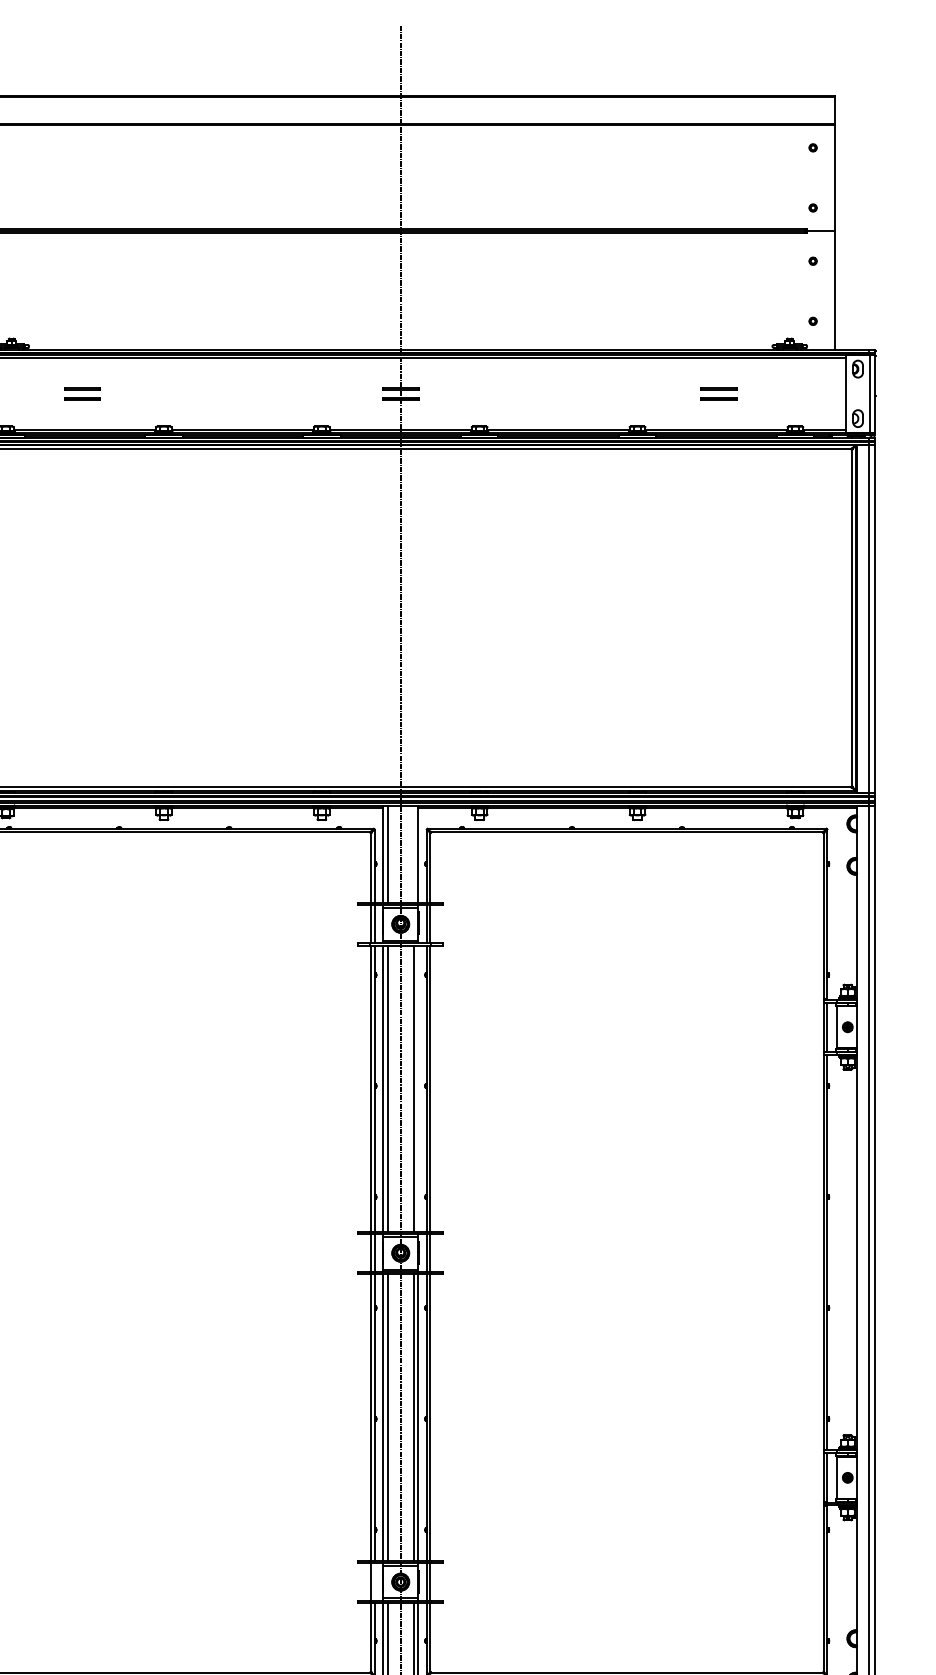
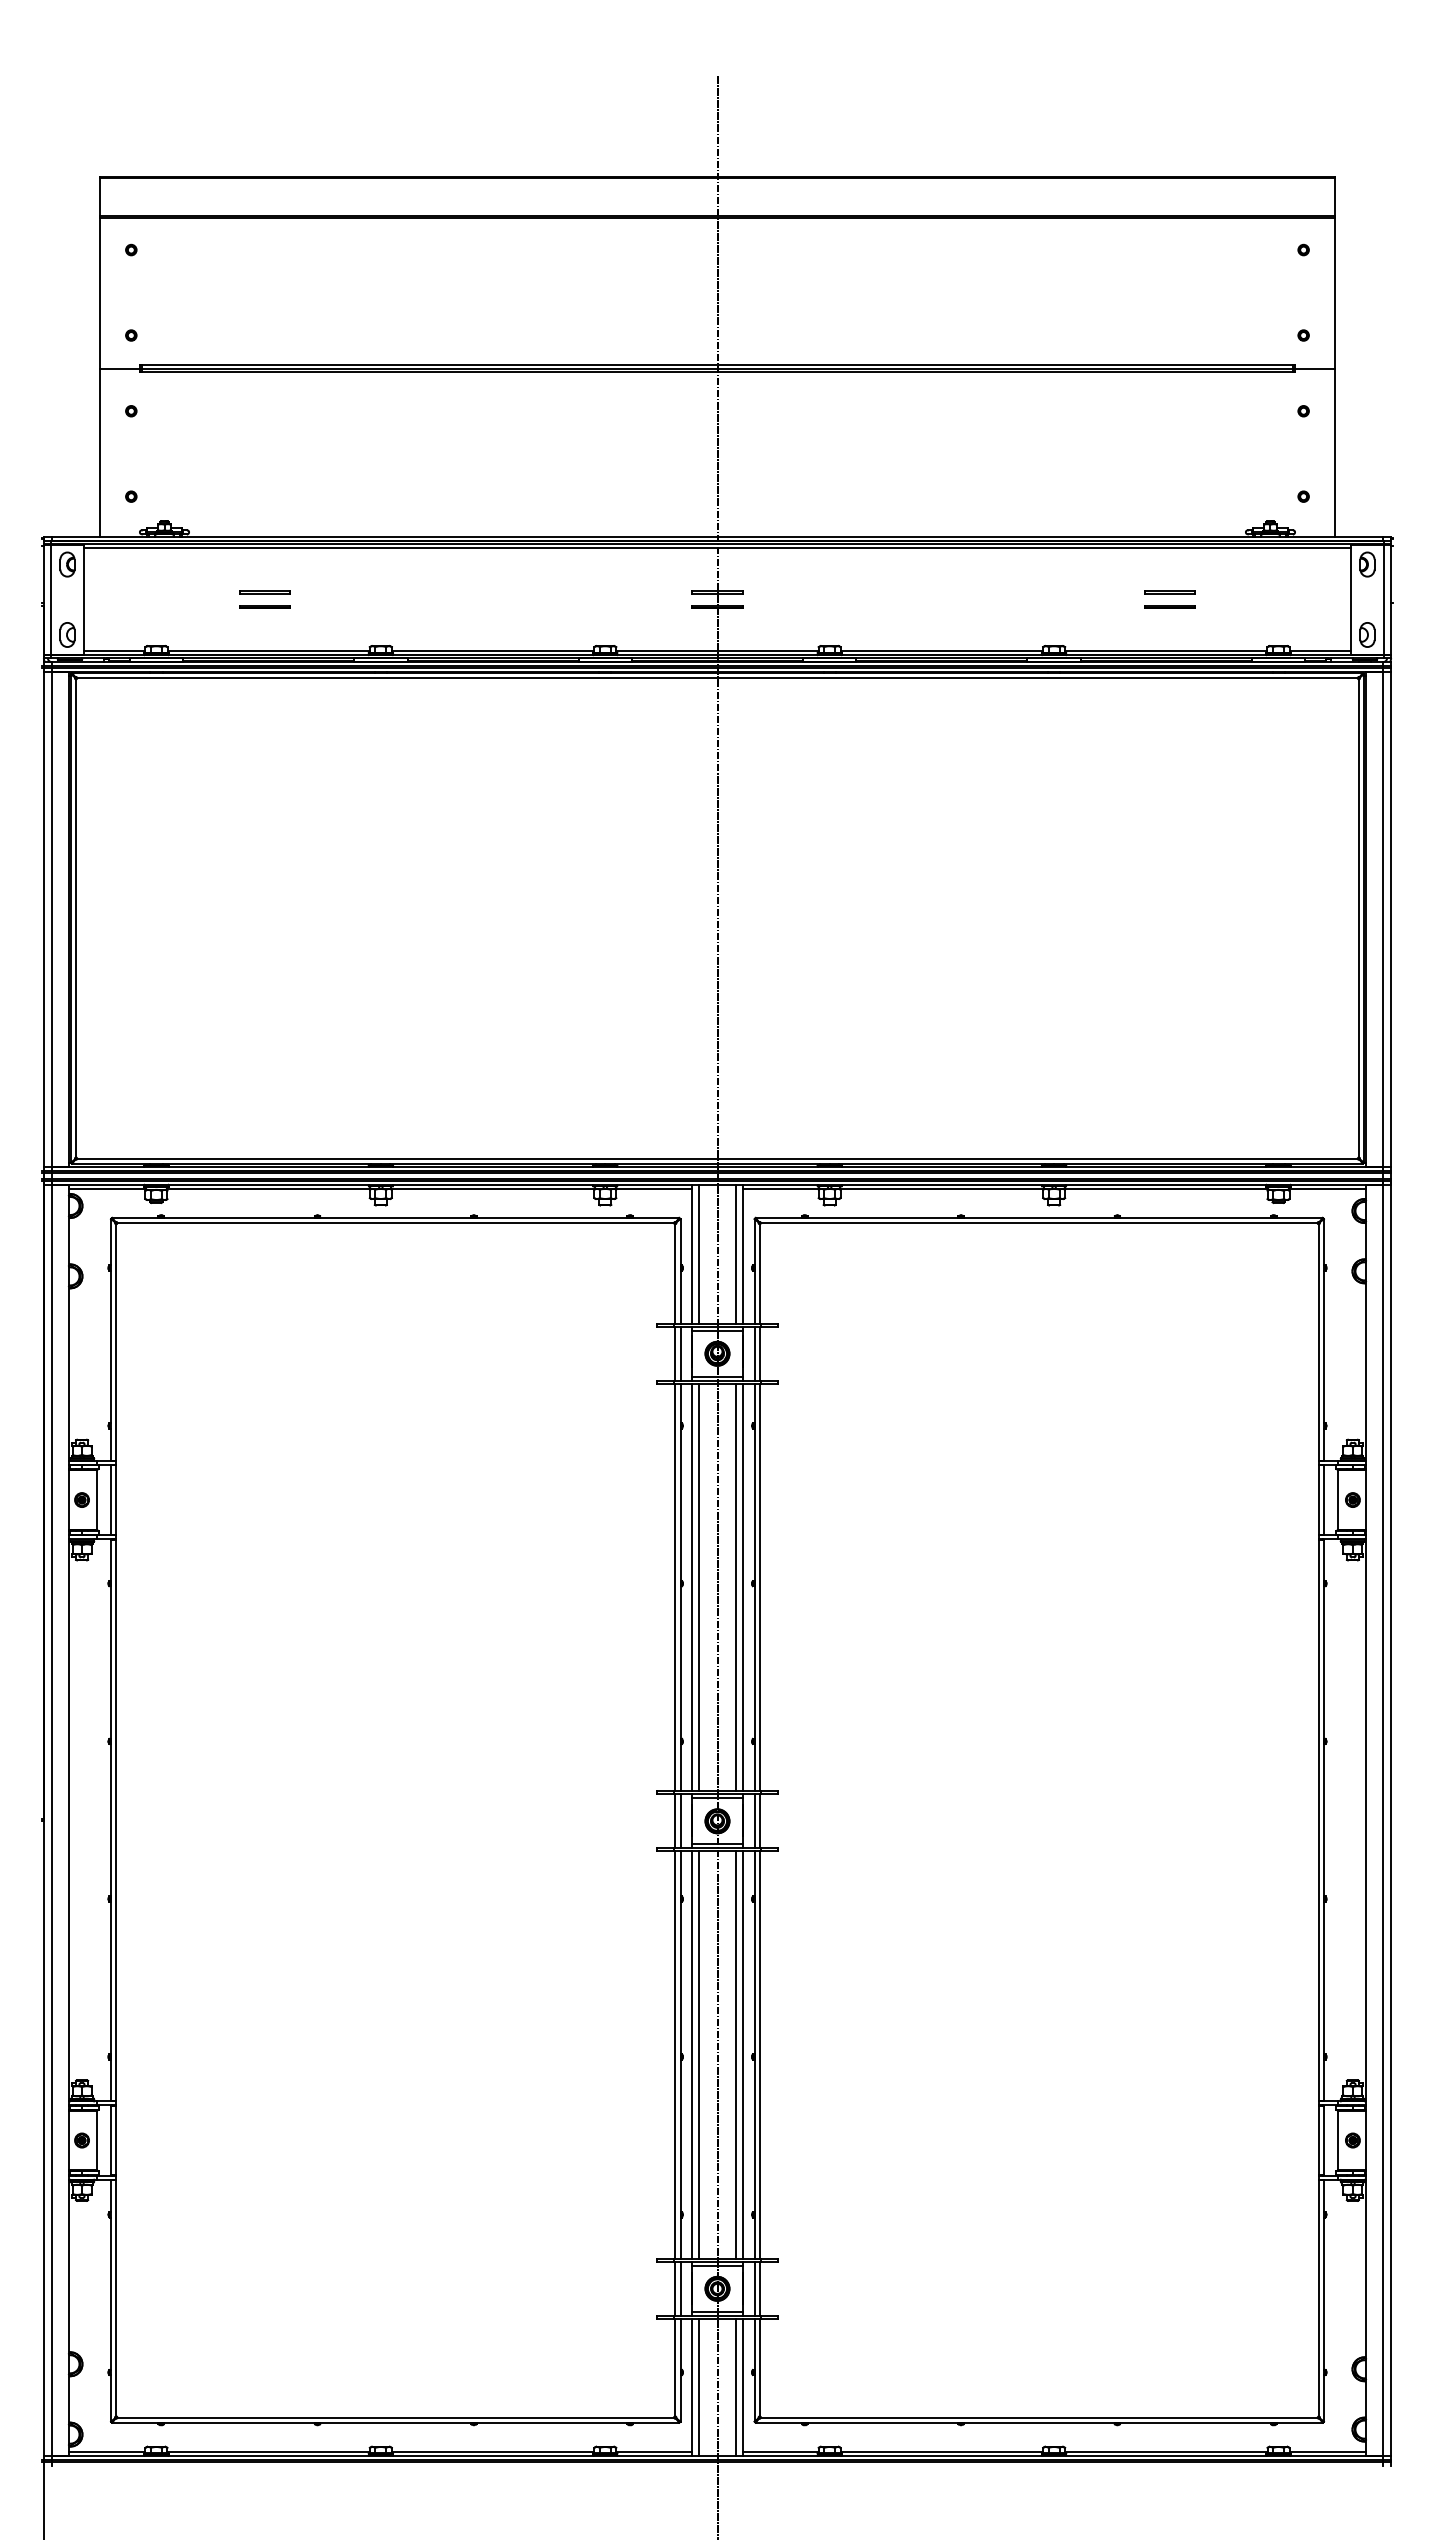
line: (413, 853) -> (735, 1253), added
line: (418, 1088) -> (742, 1587), added
line: (374, 1581) -> (680, 2288), added

